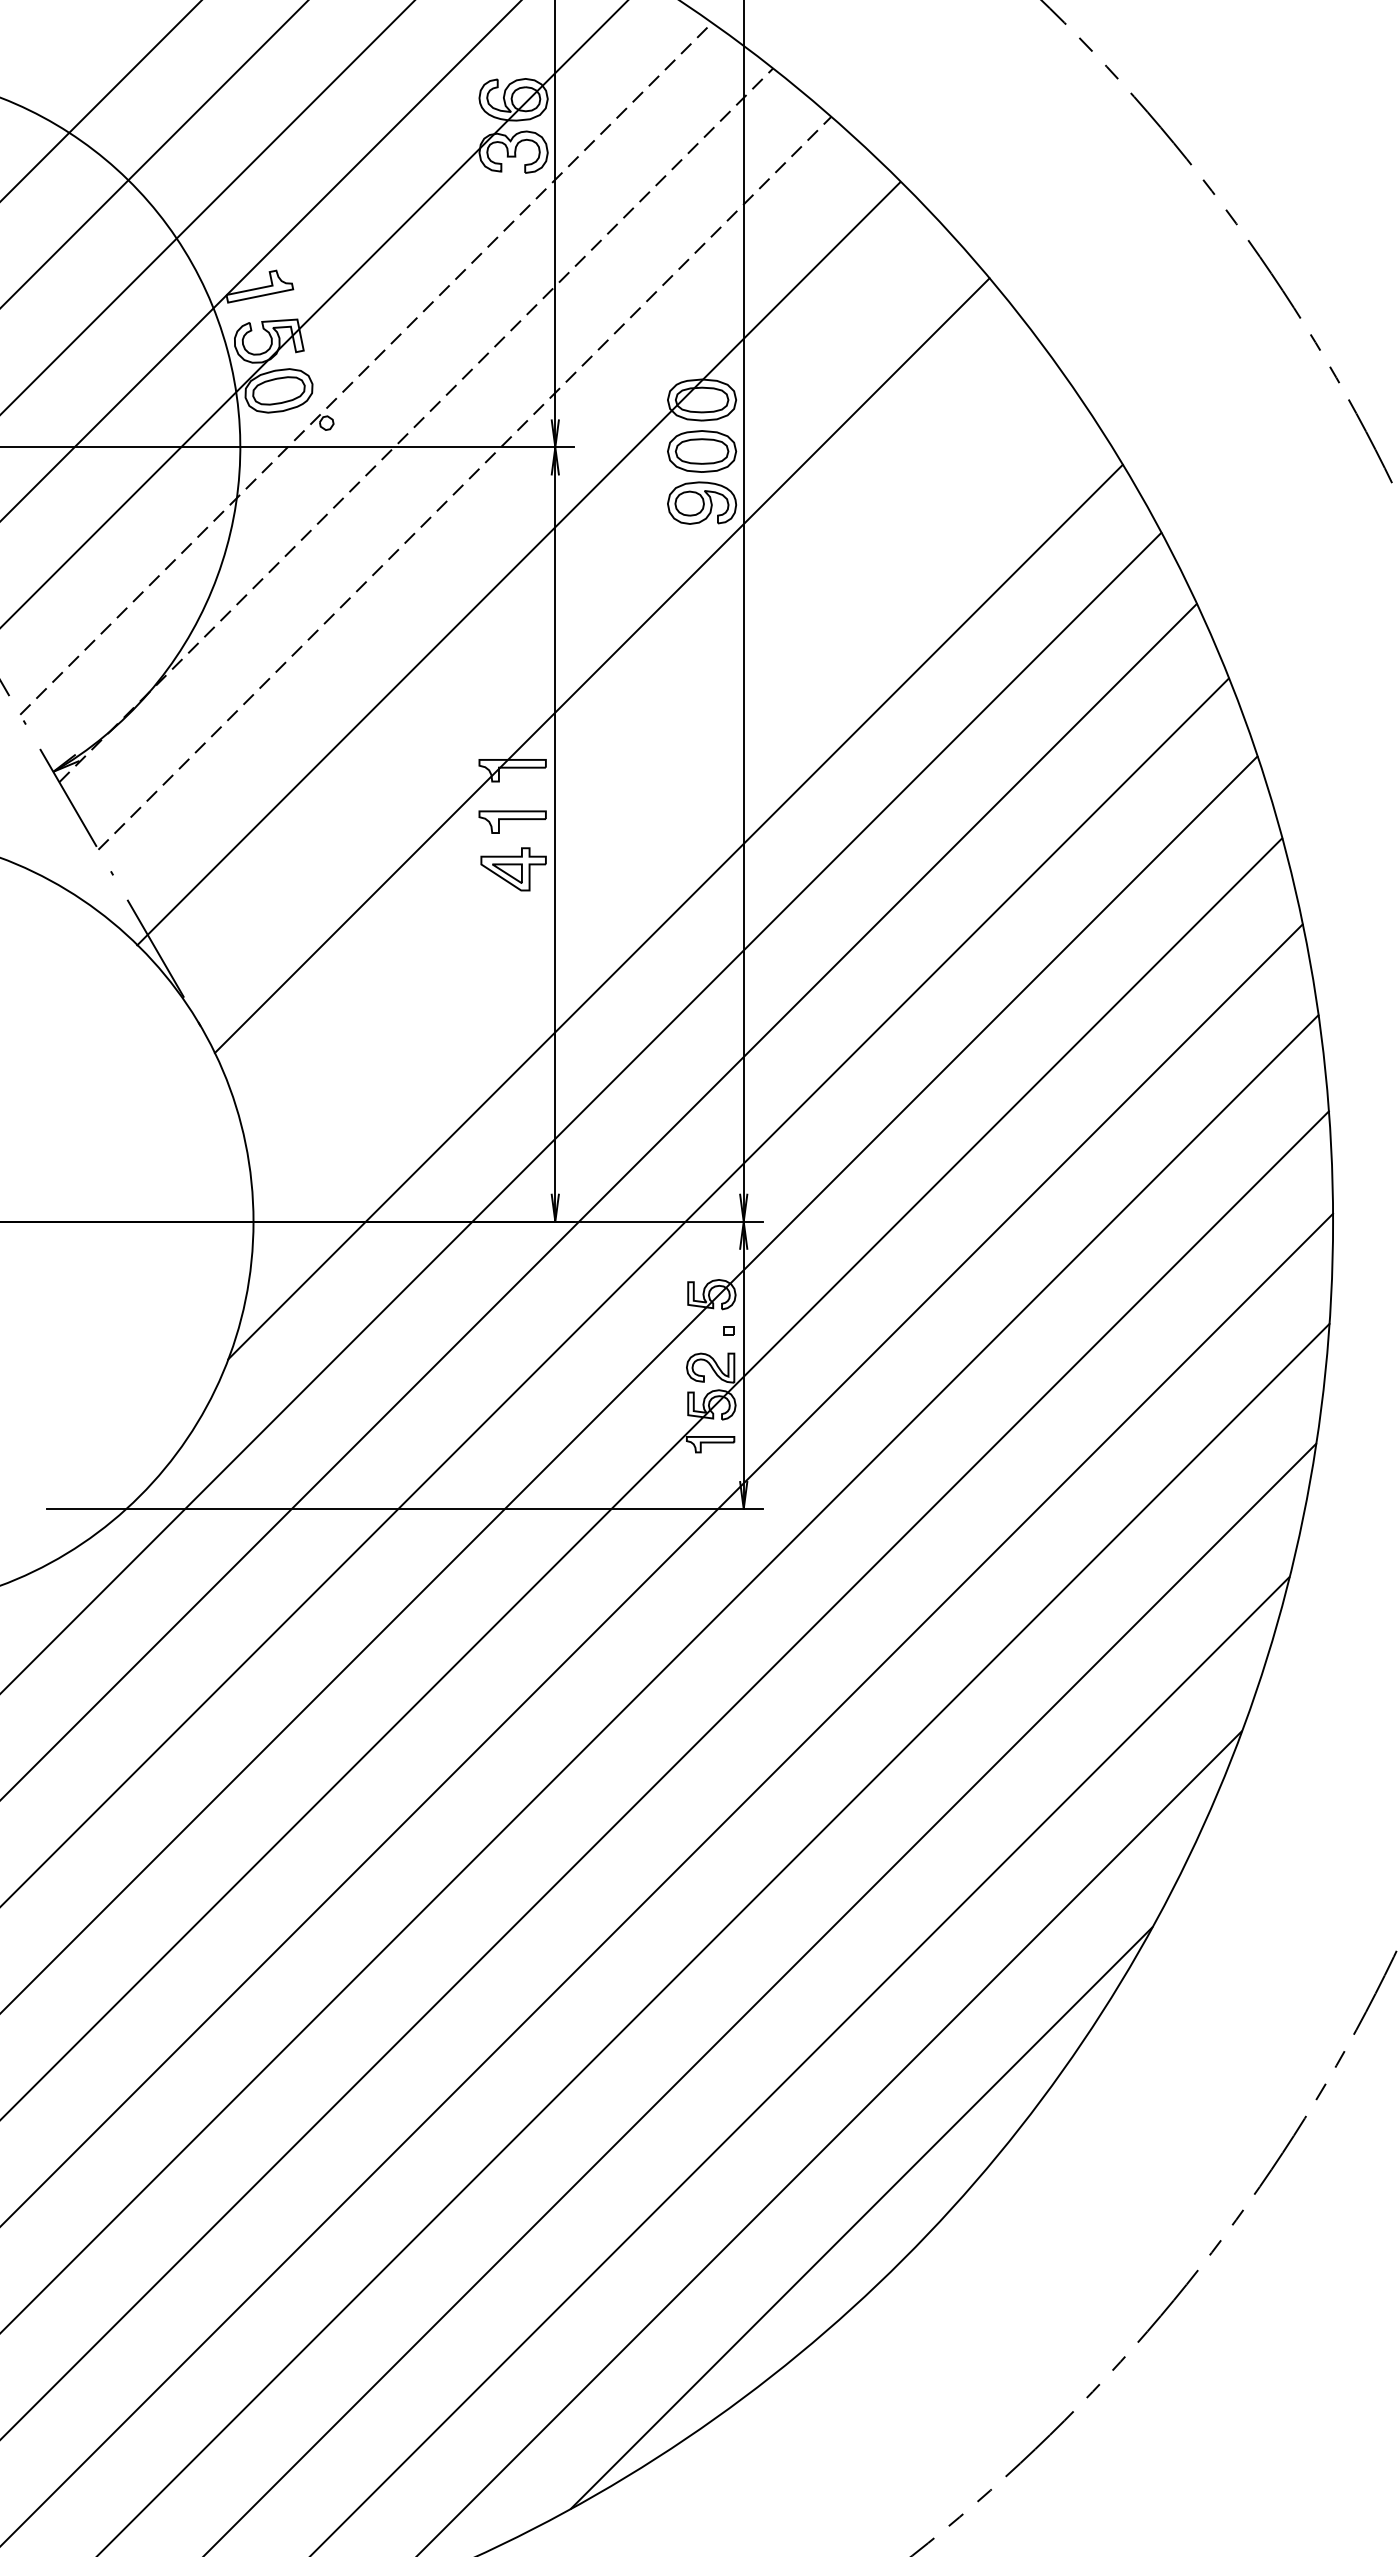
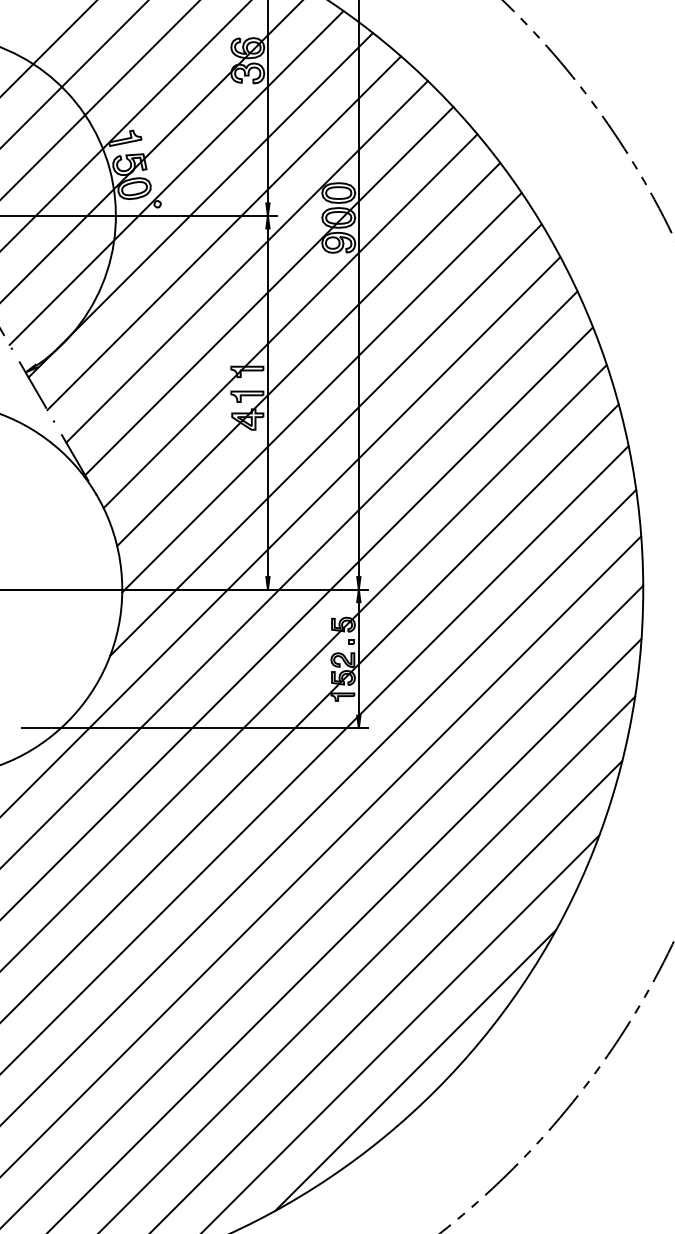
line: (365, 367) -> (176, 177), dashed -> solid
line: (415, 425) -> (200, 205), dashed -> solid
line: (465, 481) -> (224, 232), dashed -> solid
line: (510, 541) -> (246, 261), added
line: (519, 564) -> (269, 291), moved
line: (639, 734) -> (308, 354), added
line: (666, 813) -> (321, 392), added

